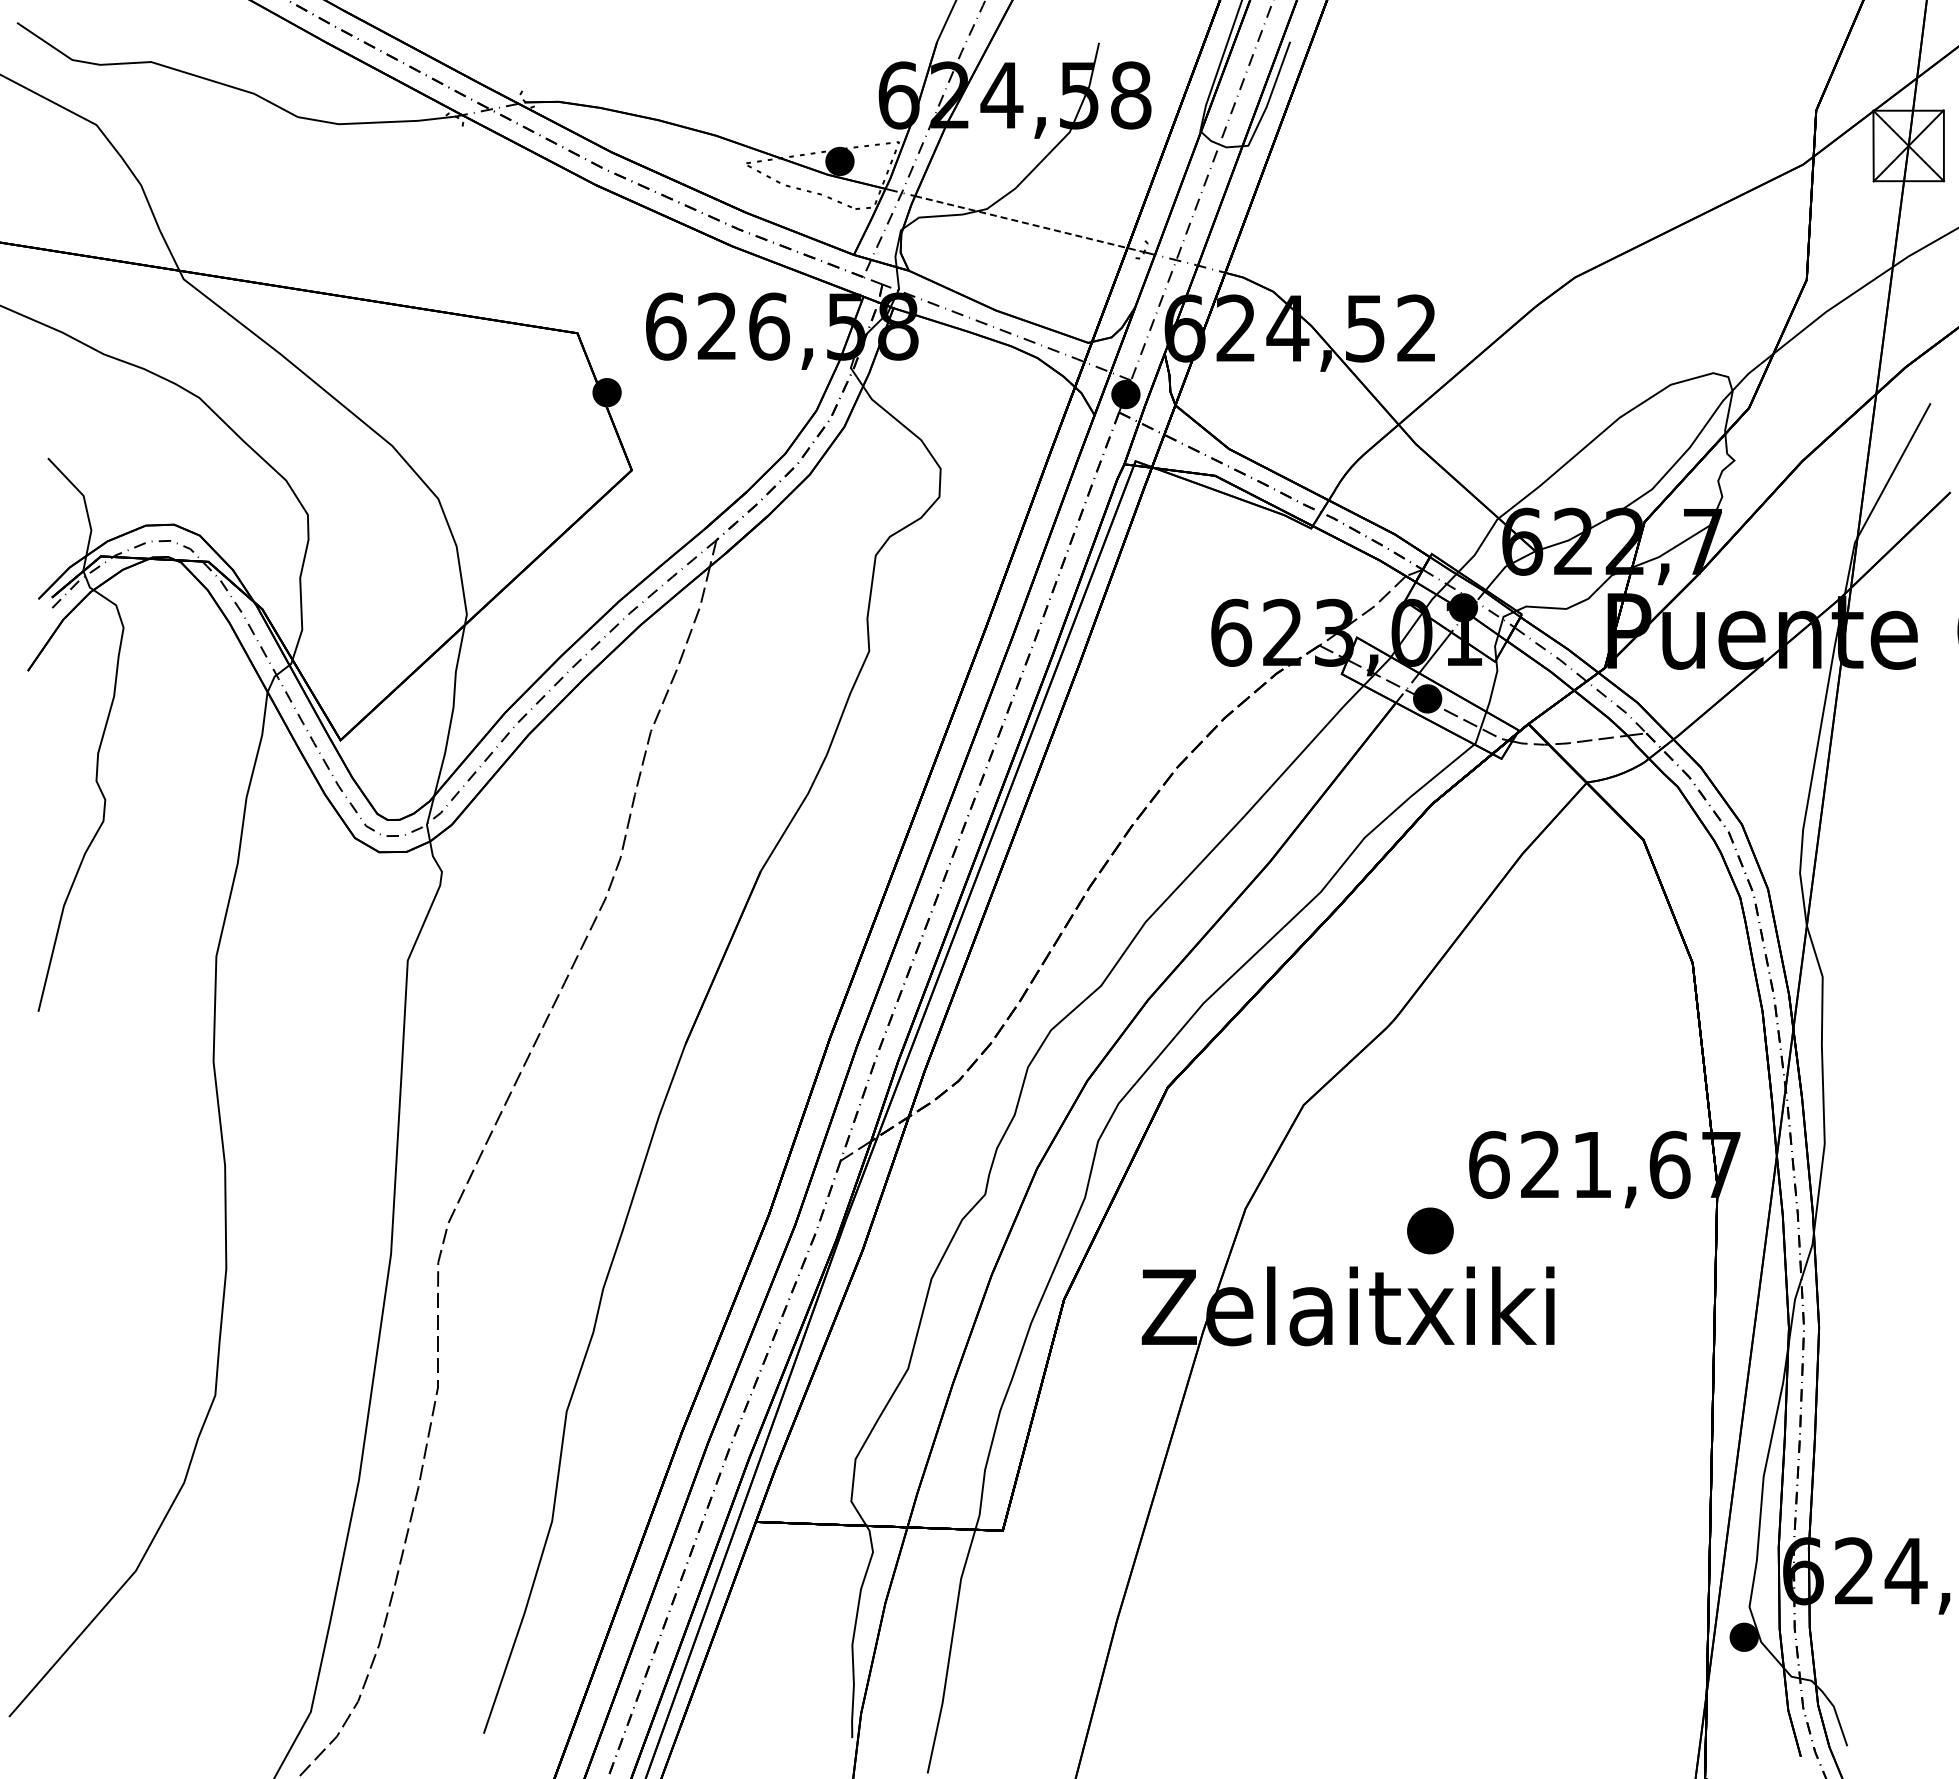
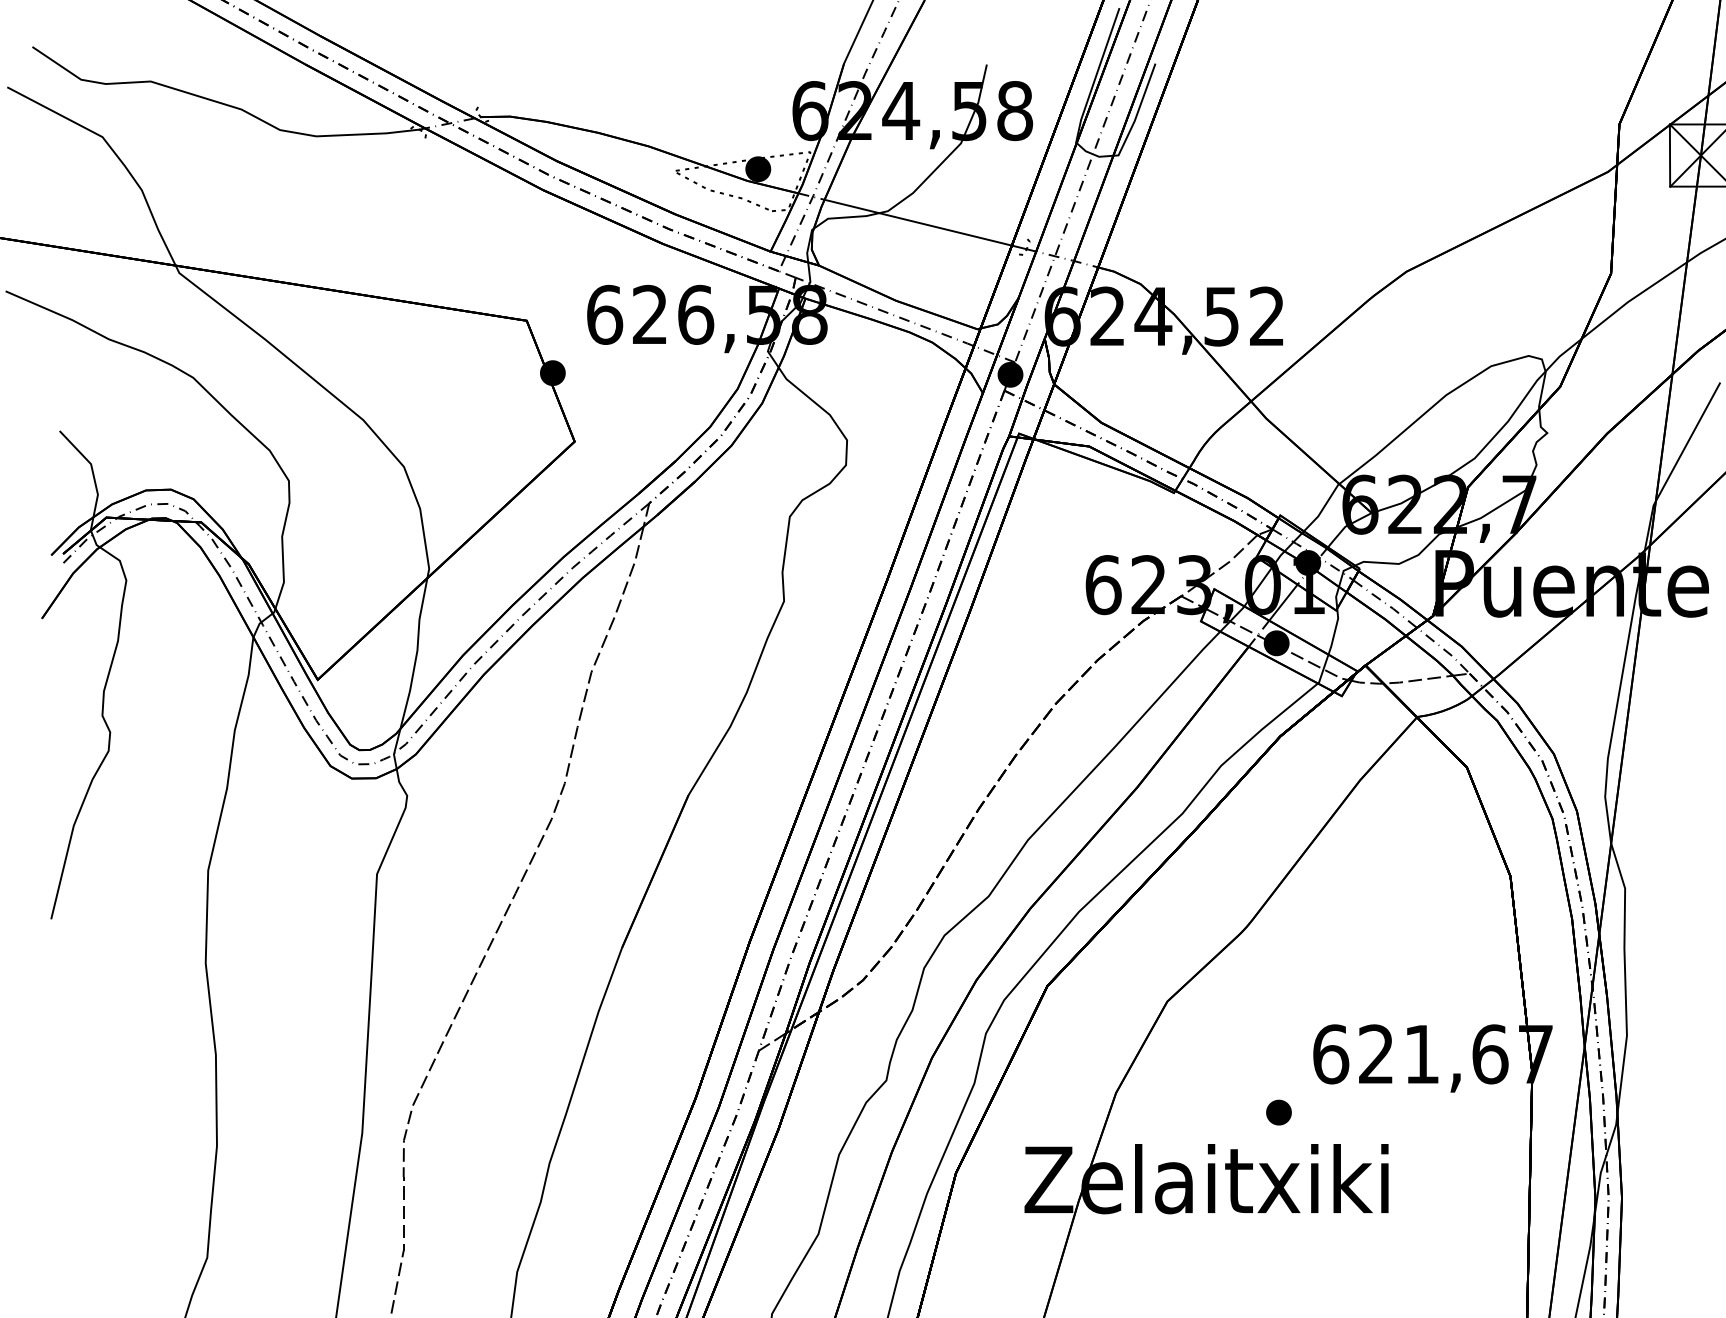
line: (1029, 224) -> (925, 224), dashed -> solid
part: (1429, 1230) -> (1278, 1112), size x0.62

